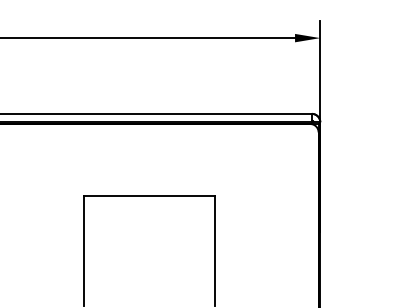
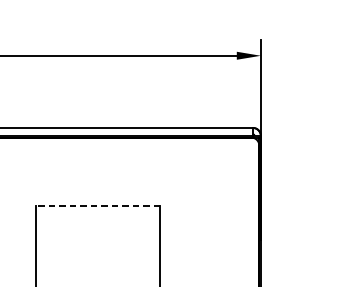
line: (148, 196) -> (97, 206), solid -> dashed

